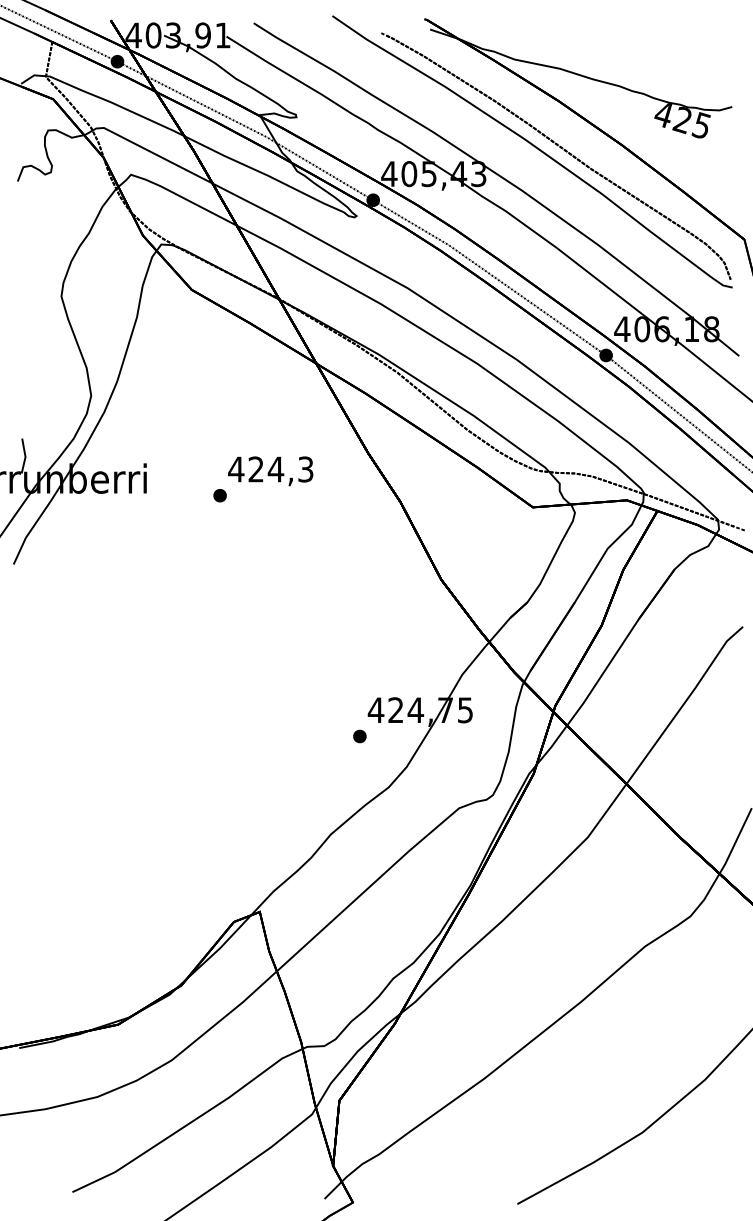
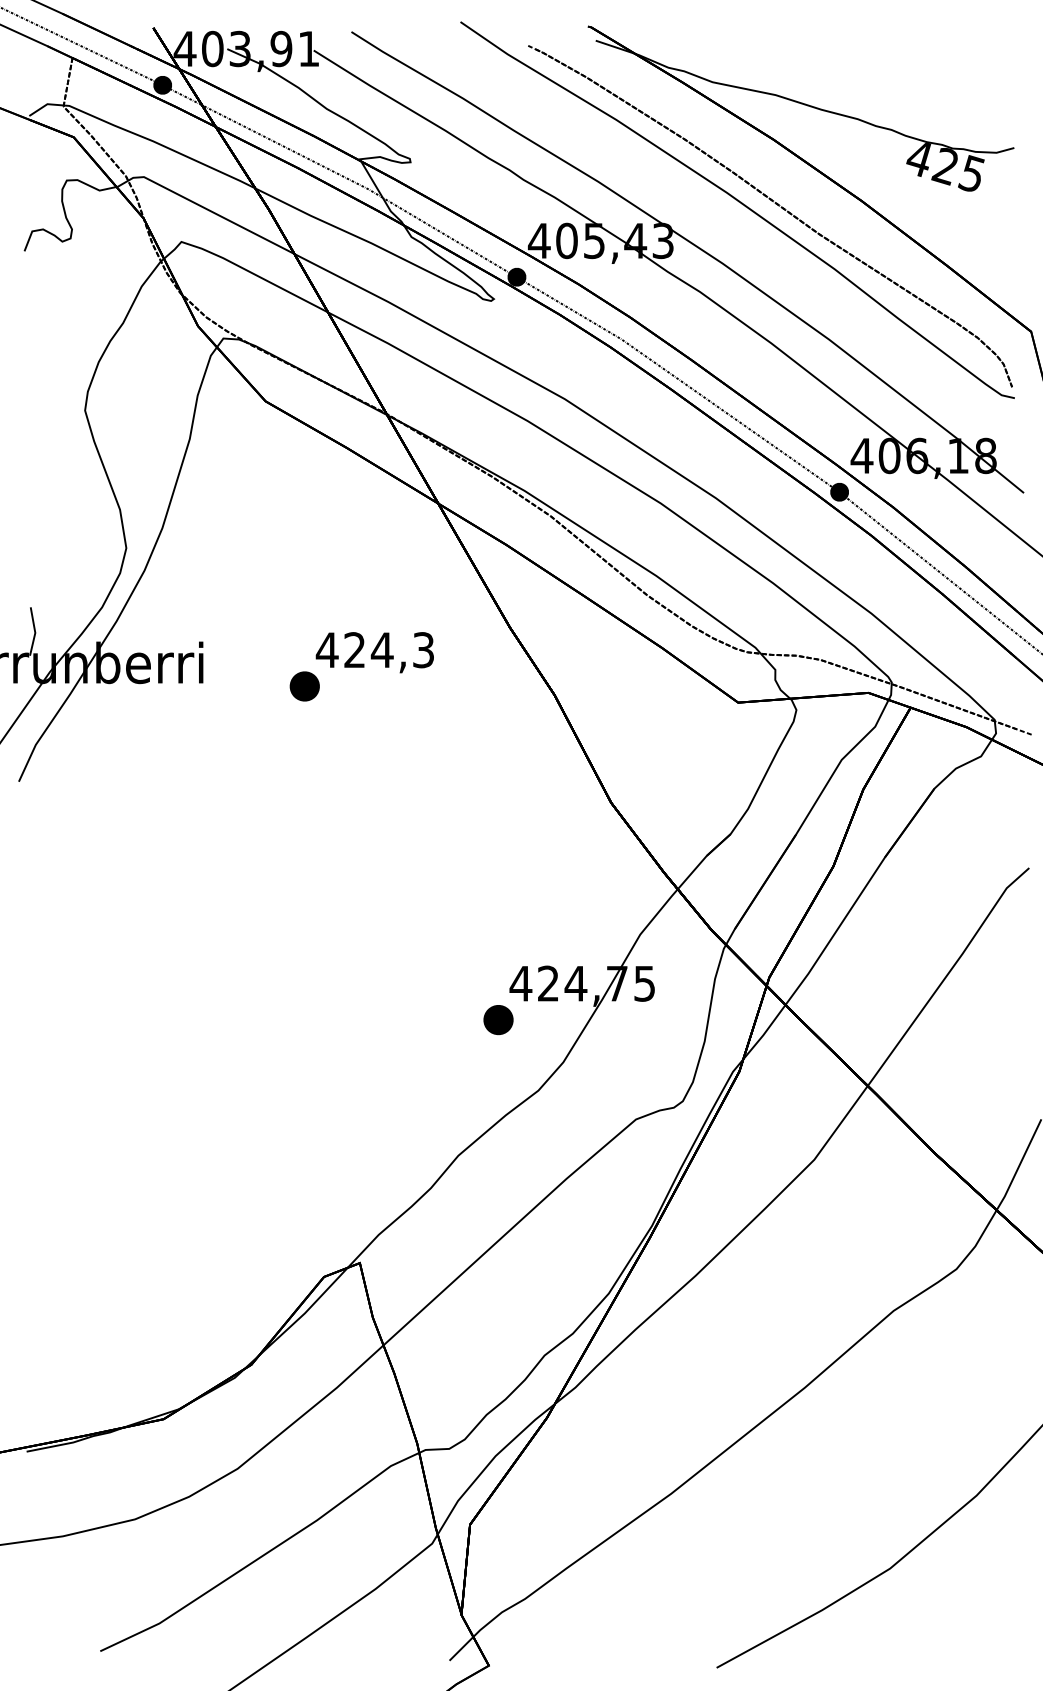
part: (219, 495) -> (304, 686), size x1.6
part: (359, 736) -> (498, 1019), size x1.6

